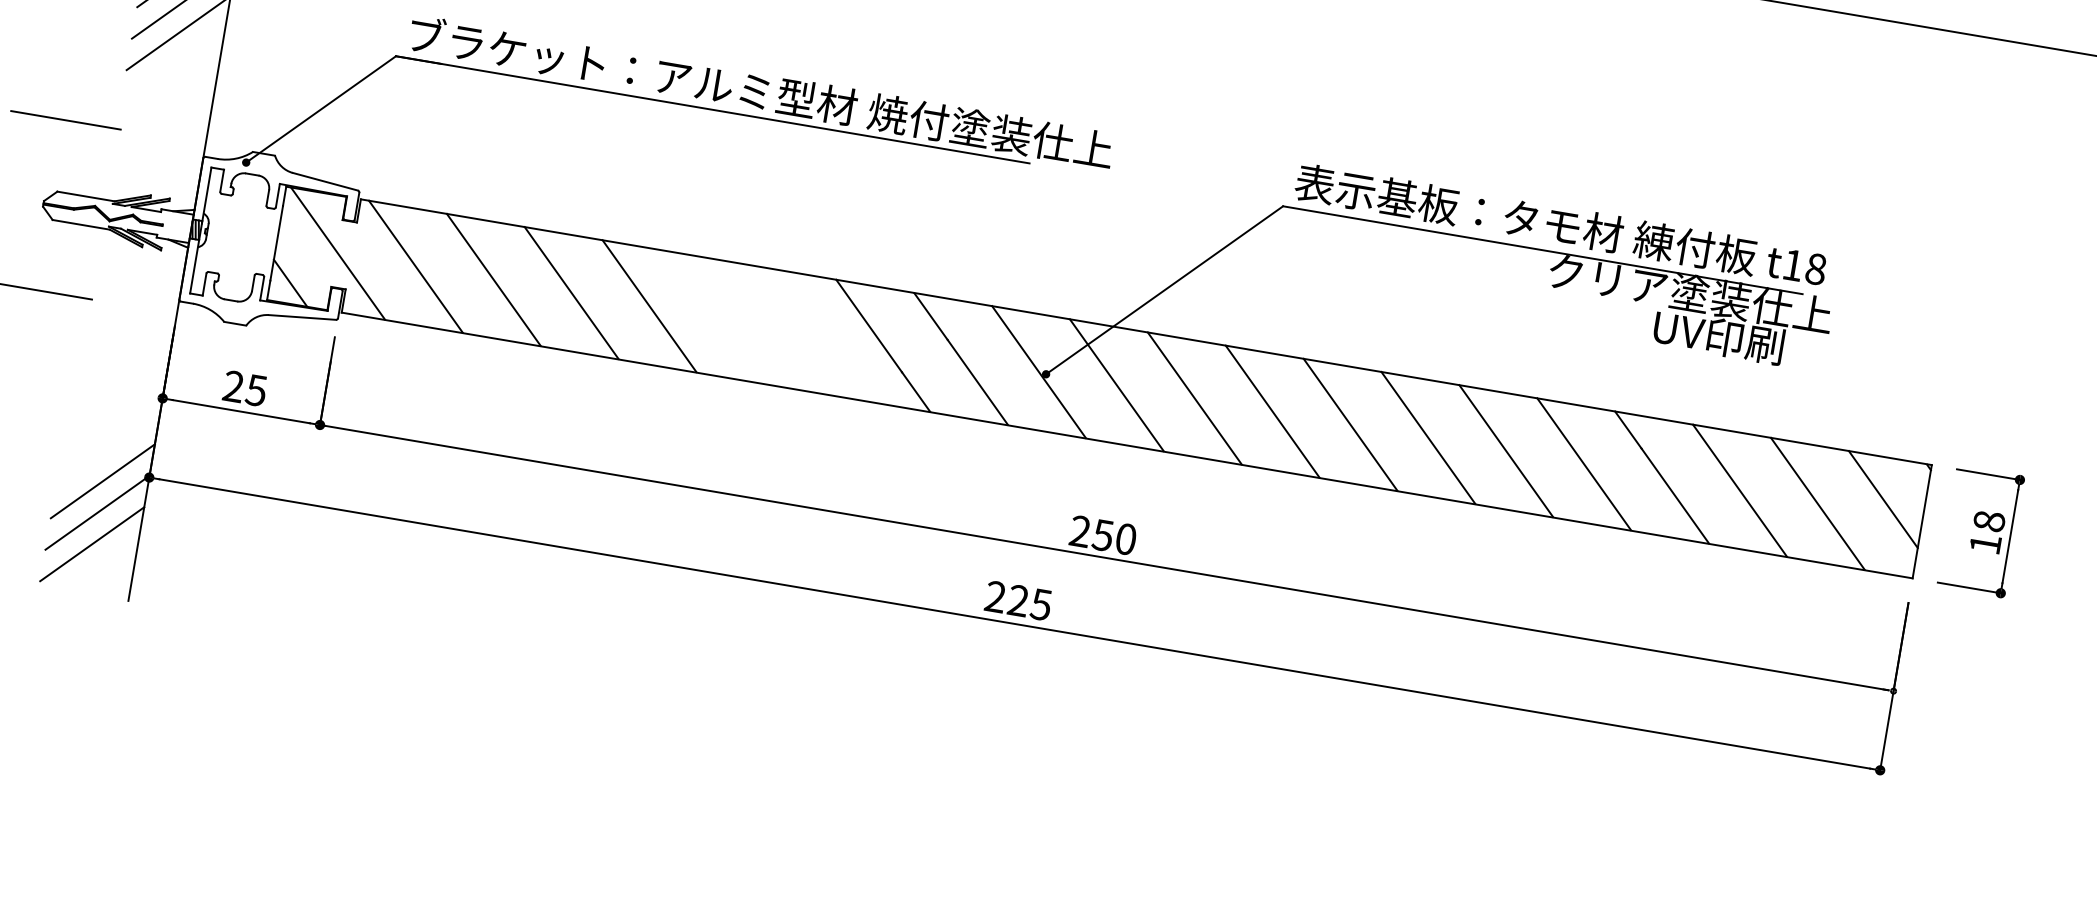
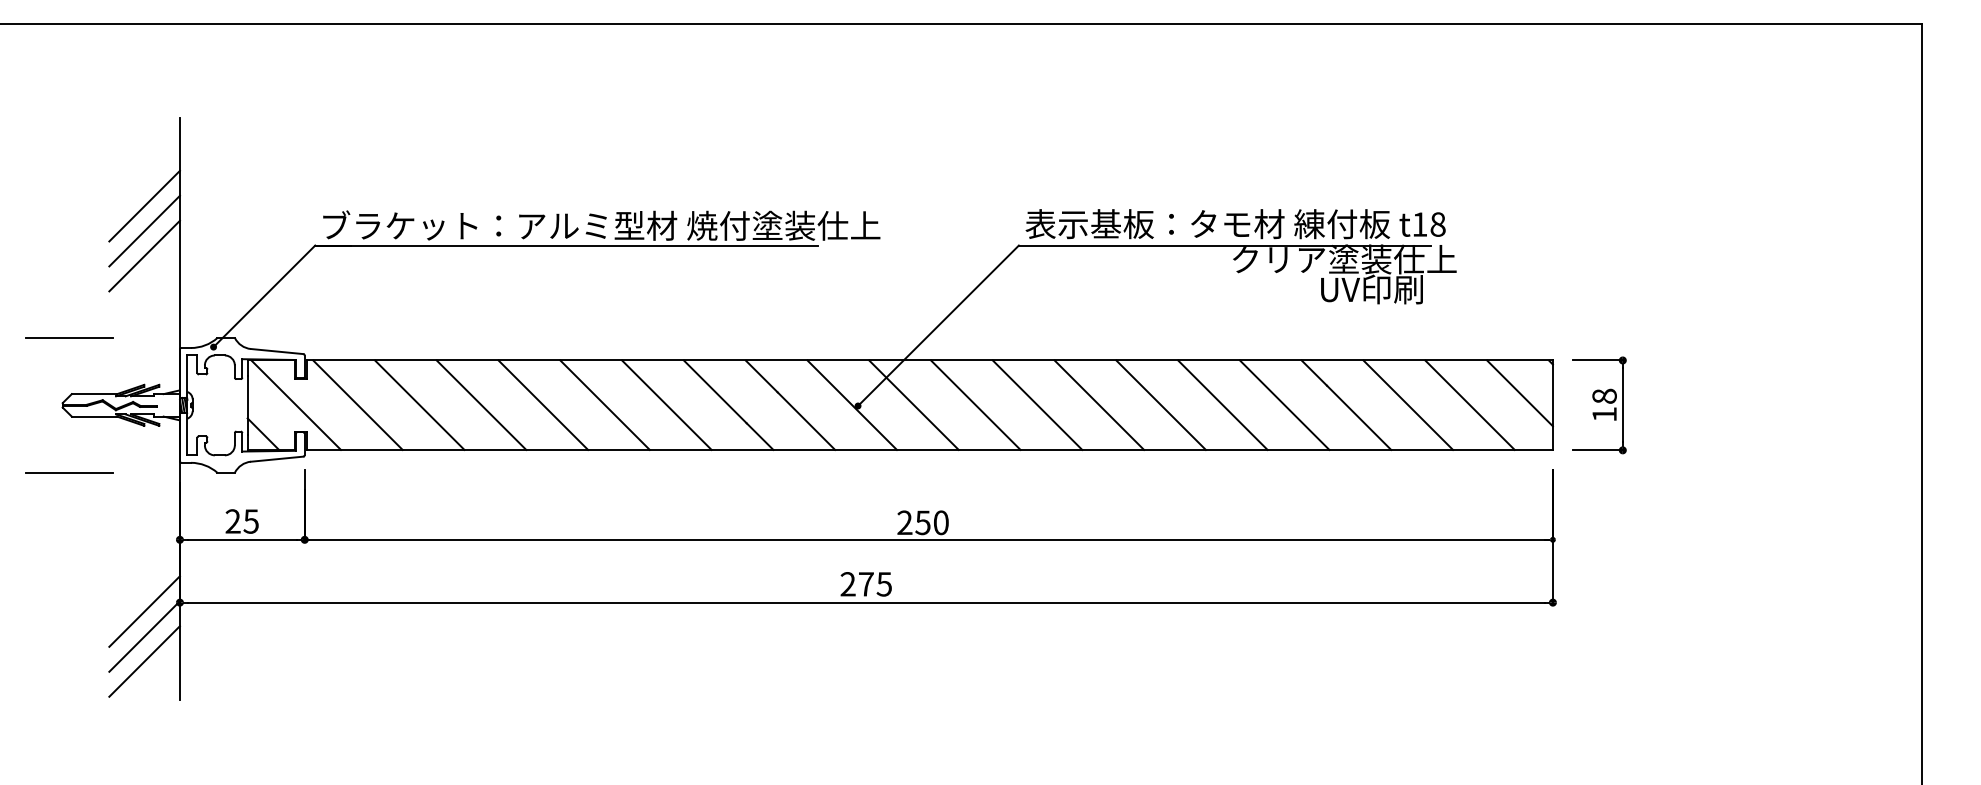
line: (726, 318) -> (604, 404), added
line: (804, 331) -> (666, 404), added
text: (1017, 600) -> (865, 584), 225 -> 275

